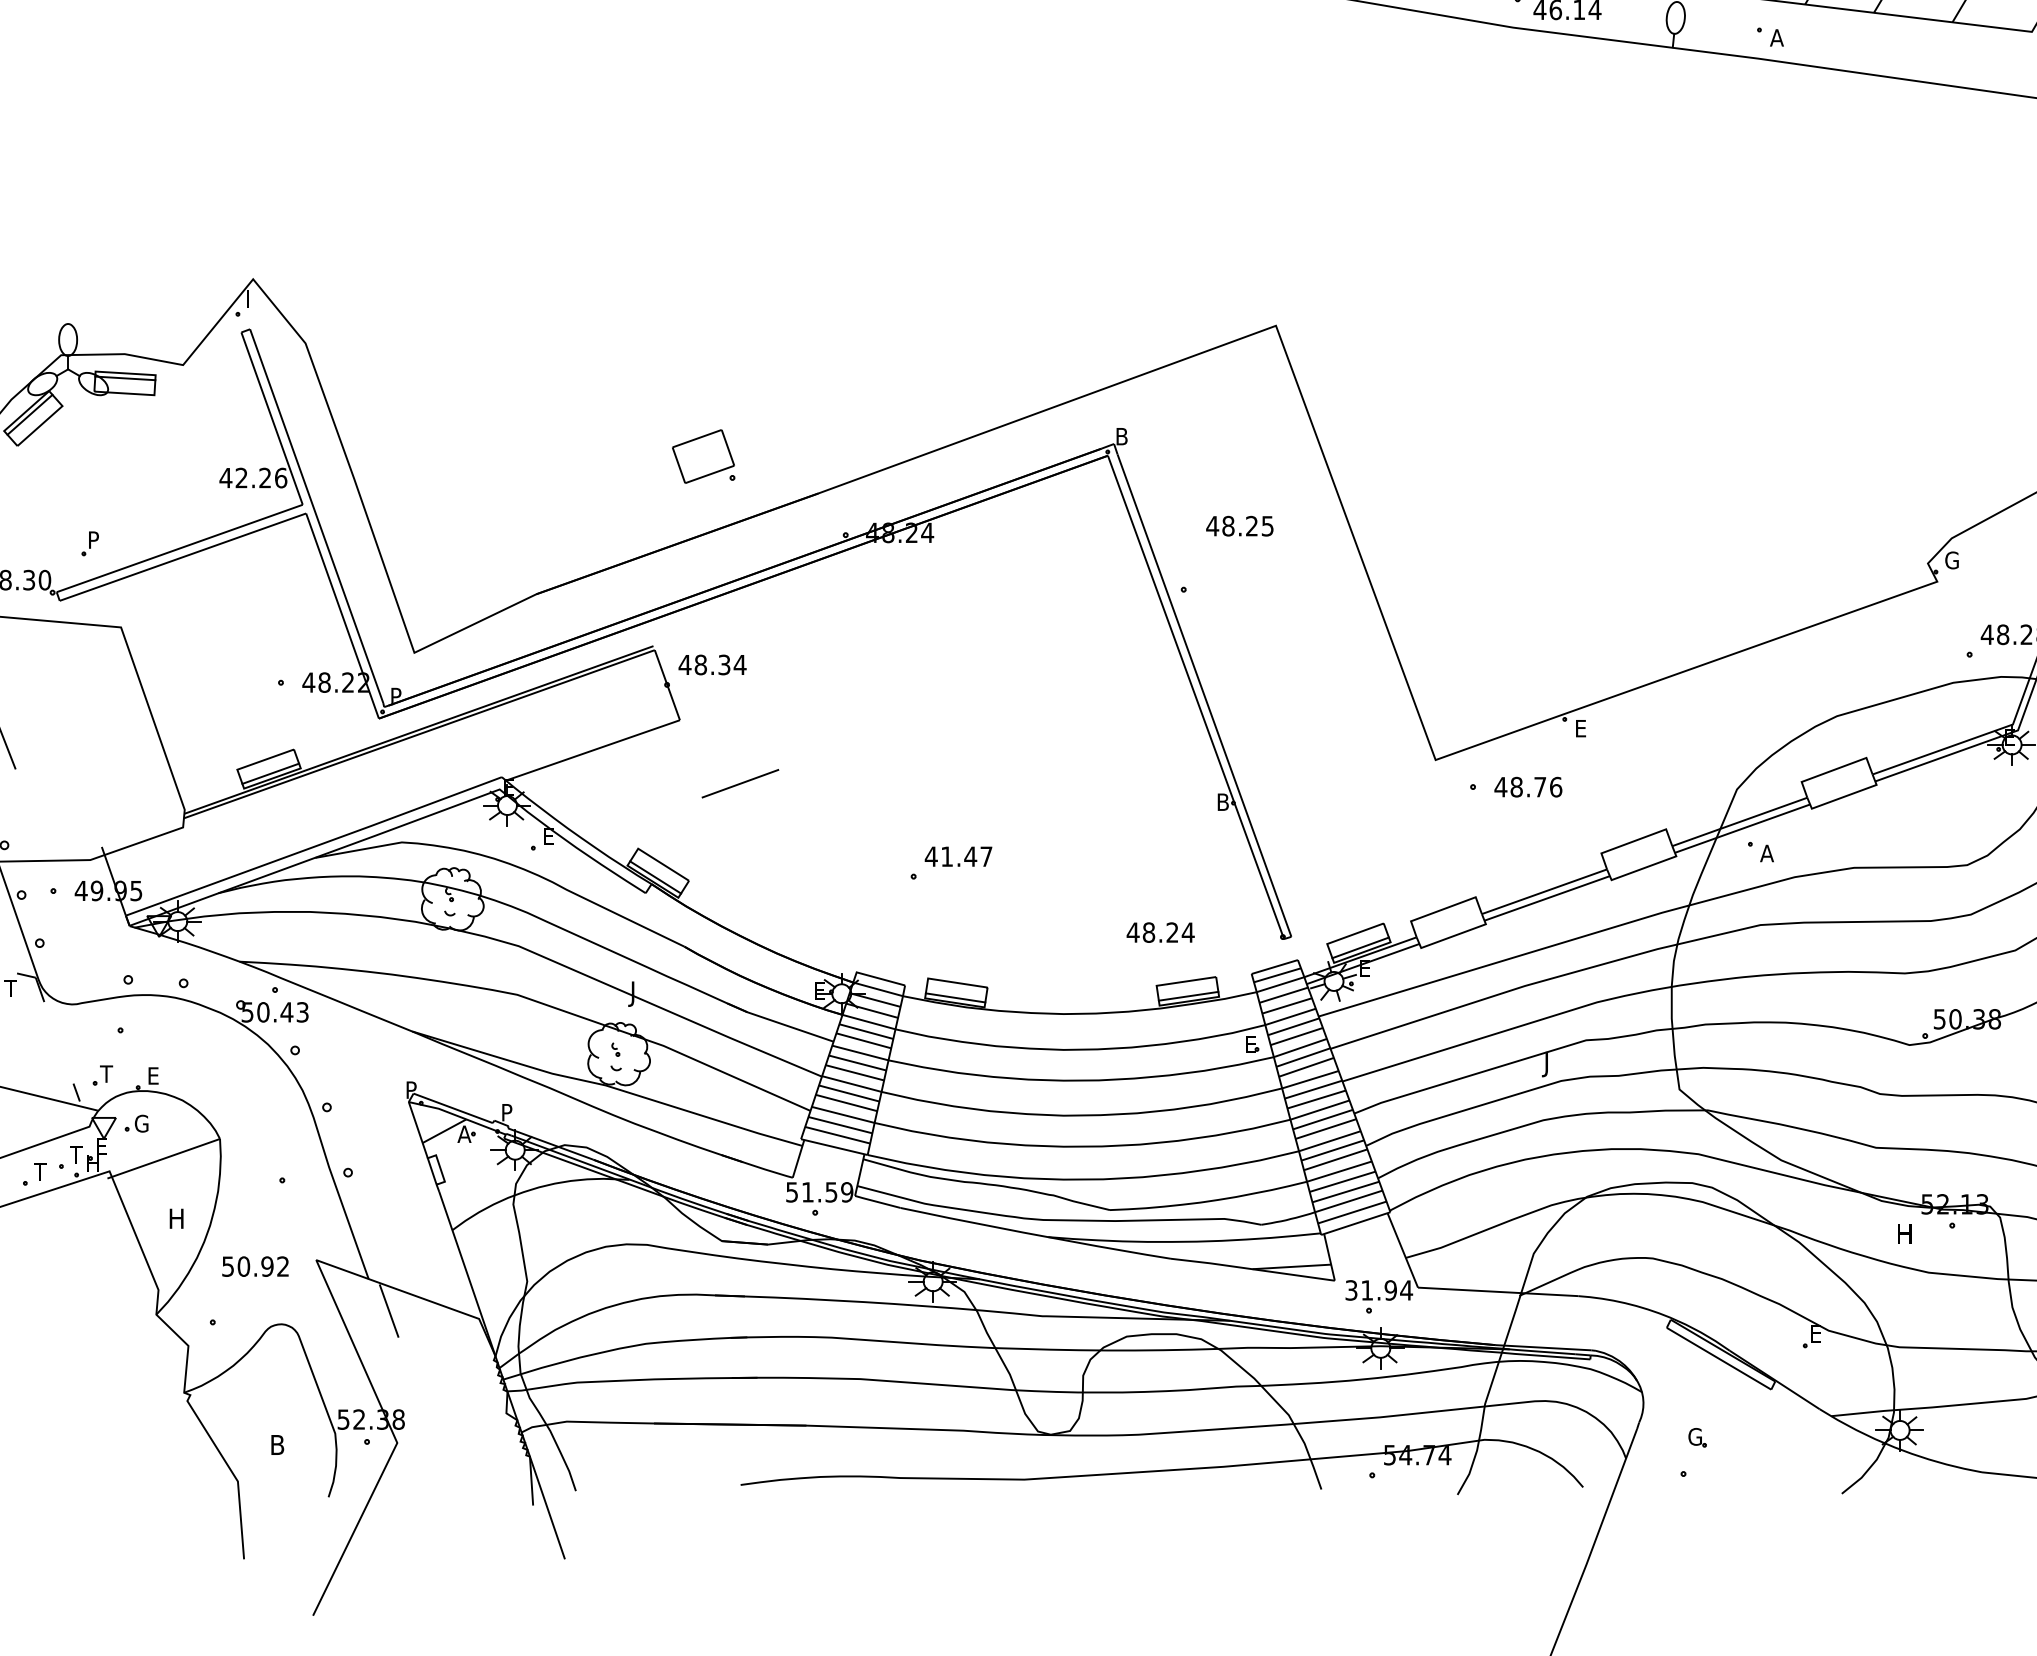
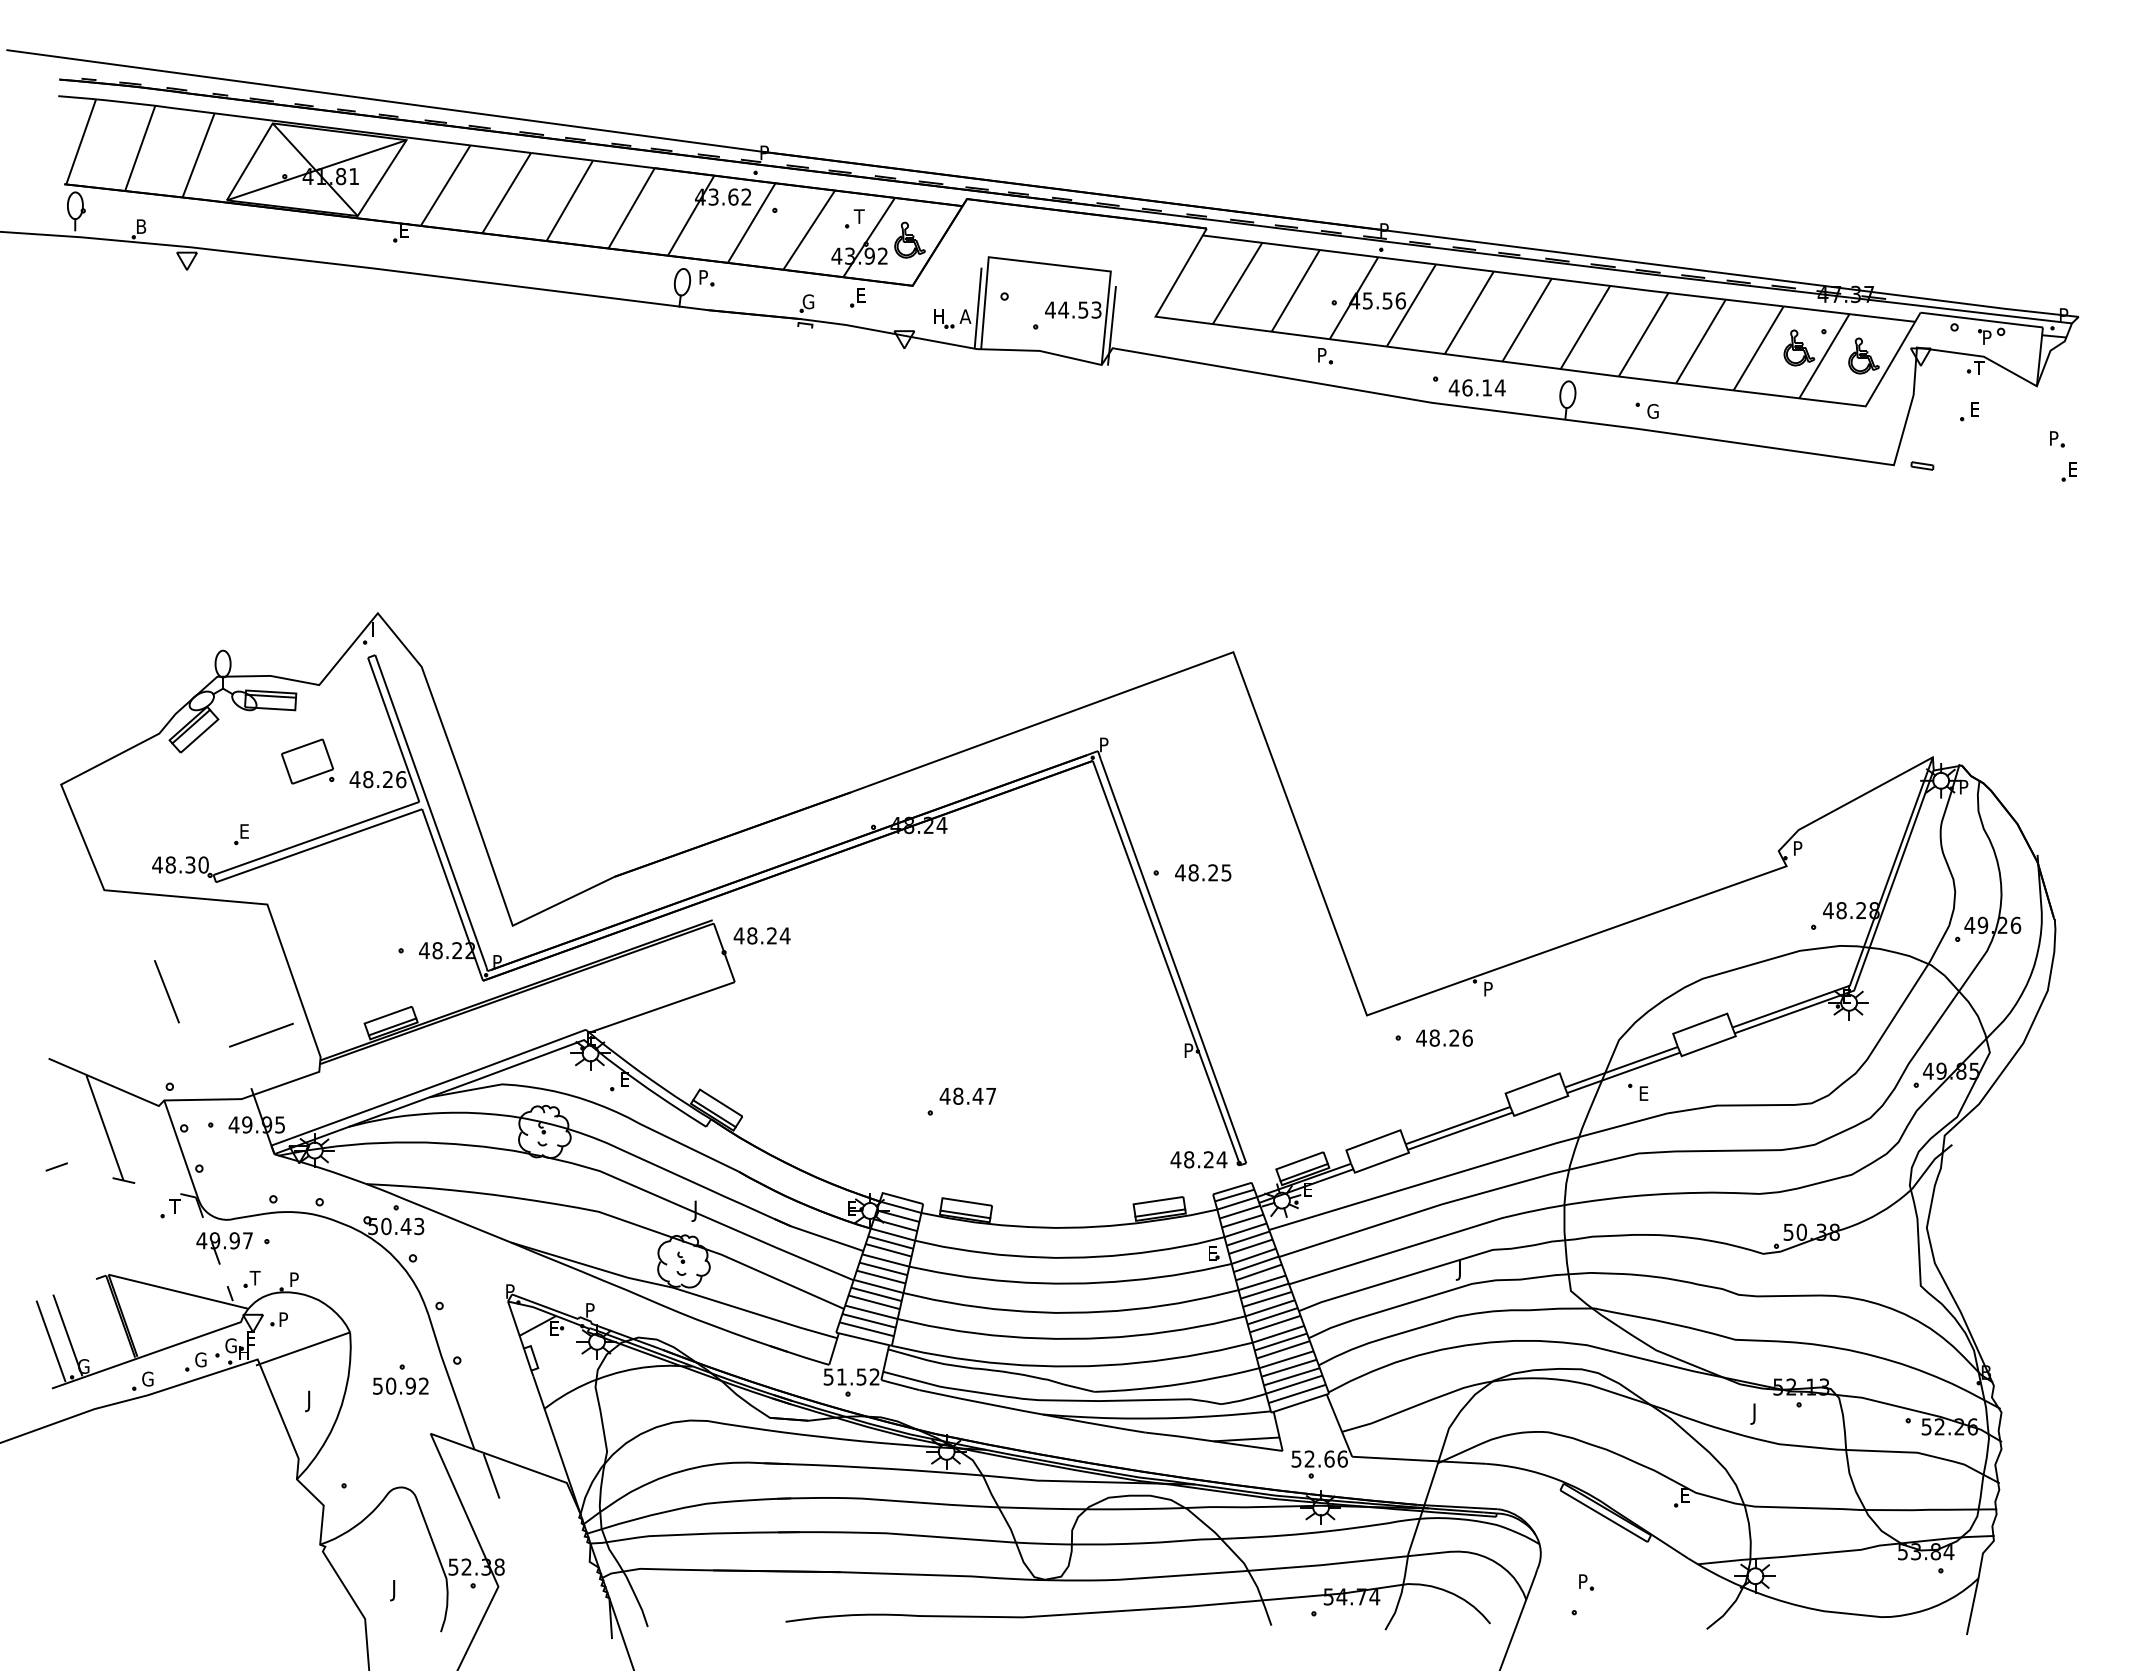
text: (1776, 38) -> (1652, 411), A -> G
text: (1123, 436) -> (1105, 744), B -> P
part: (703, 456) -> (307, 761), moved
text: (241, 477) -> (368, 779), 42.26 -> 48.26
text: (1240, 525) -> (1203, 872), moved
text: (94, 540) -> (245, 831), P -> E
text: (1951, 560) -> (1798, 848), G -> P
text: (723, 664) -> (771, 935), 48.34 -> 48.24
text: (1582, 729) -> (1489, 989), E -> P
line: (740, 782) -> (261, 1034), moved
text: (1540, 786) -> (1454, 1037), 48.76 -> 48.26
text: (1223, 801) -> (1189, 1050), B -> P
text: (1766, 853) -> (1643, 1093), A -> E
text: (947, 855) -> (958, 1095), 41.47 -> 48.47
text: (1160, 932) -> (1198, 1159), moved
part: (69, 1038) -> (224, 1248), added
text: (154, 1075) -> (295, 1279), E -> P
text: (141, 1123) -> (284, 1319), G -> P
text: (464, 1134) -> (554, 1328), A -> E
text: (76, 1154) -> (230, 1345), T -> G
text: (41, 1171) -> (200, 1359), T -> G
text: (846, 1191) -> (874, 1376), 51.59 -> 51.52
text: (175, 1221) -> (312, 1401), H -> J
text: (1902, 1235) -> (1757, 1413), H -> J
text: (255, 1265) -> (400, 1385), moved
text: (1380, 1289) -> (1320, 1458), 31.94 -> 52.66
text: (1694, 1436) -> (1583, 1581), G -> P
text: (275, 1447) -> (396, 1590), B -> J

